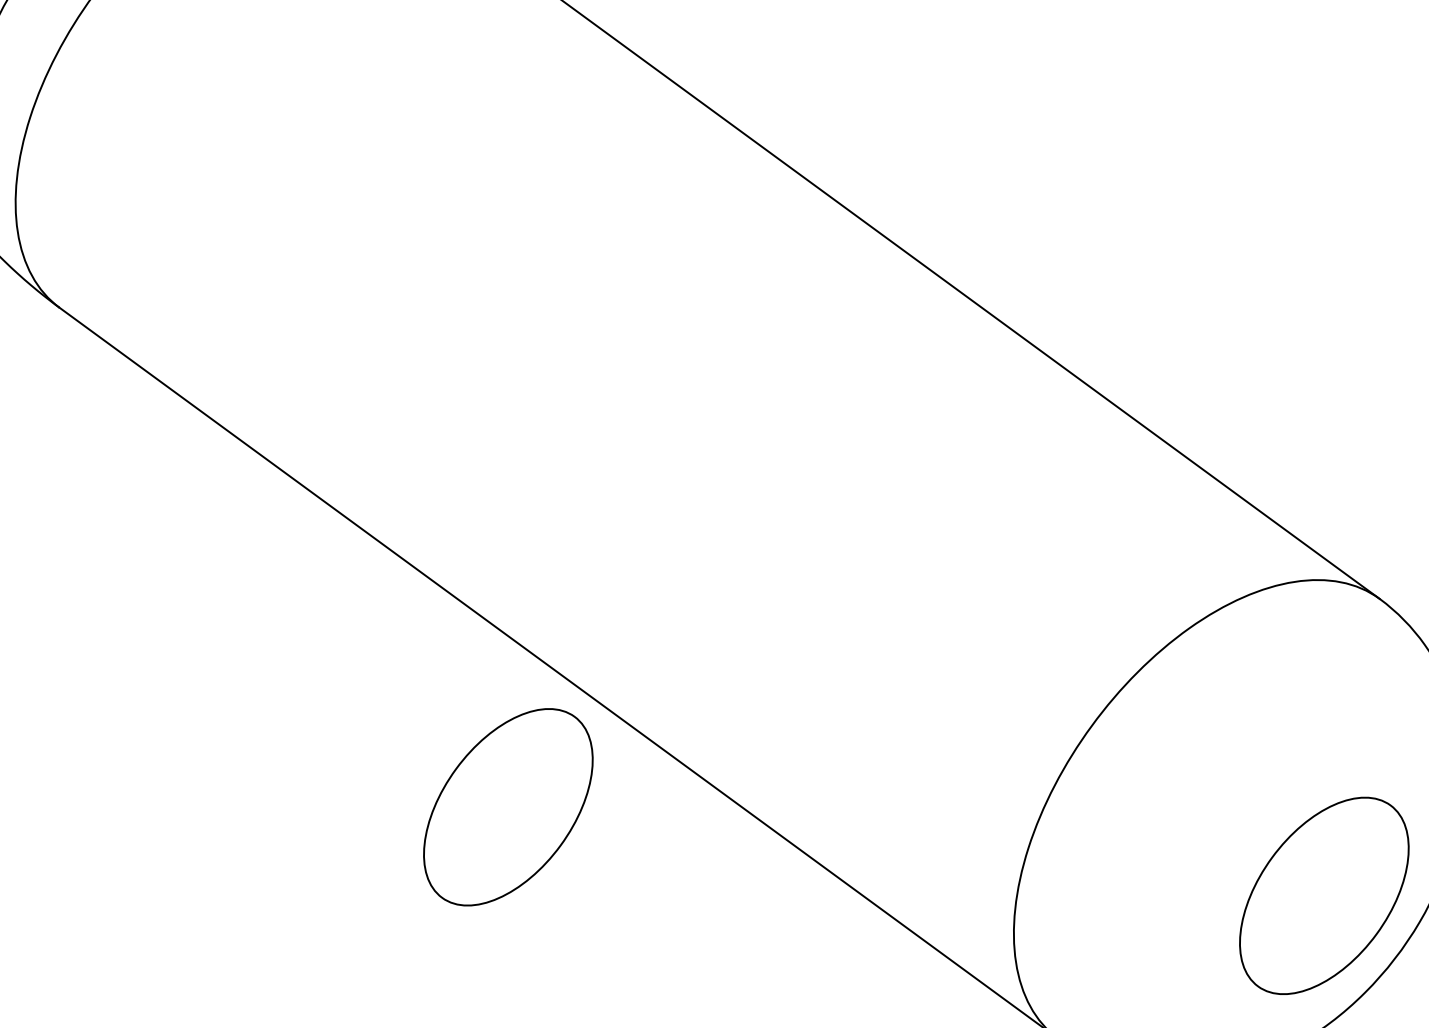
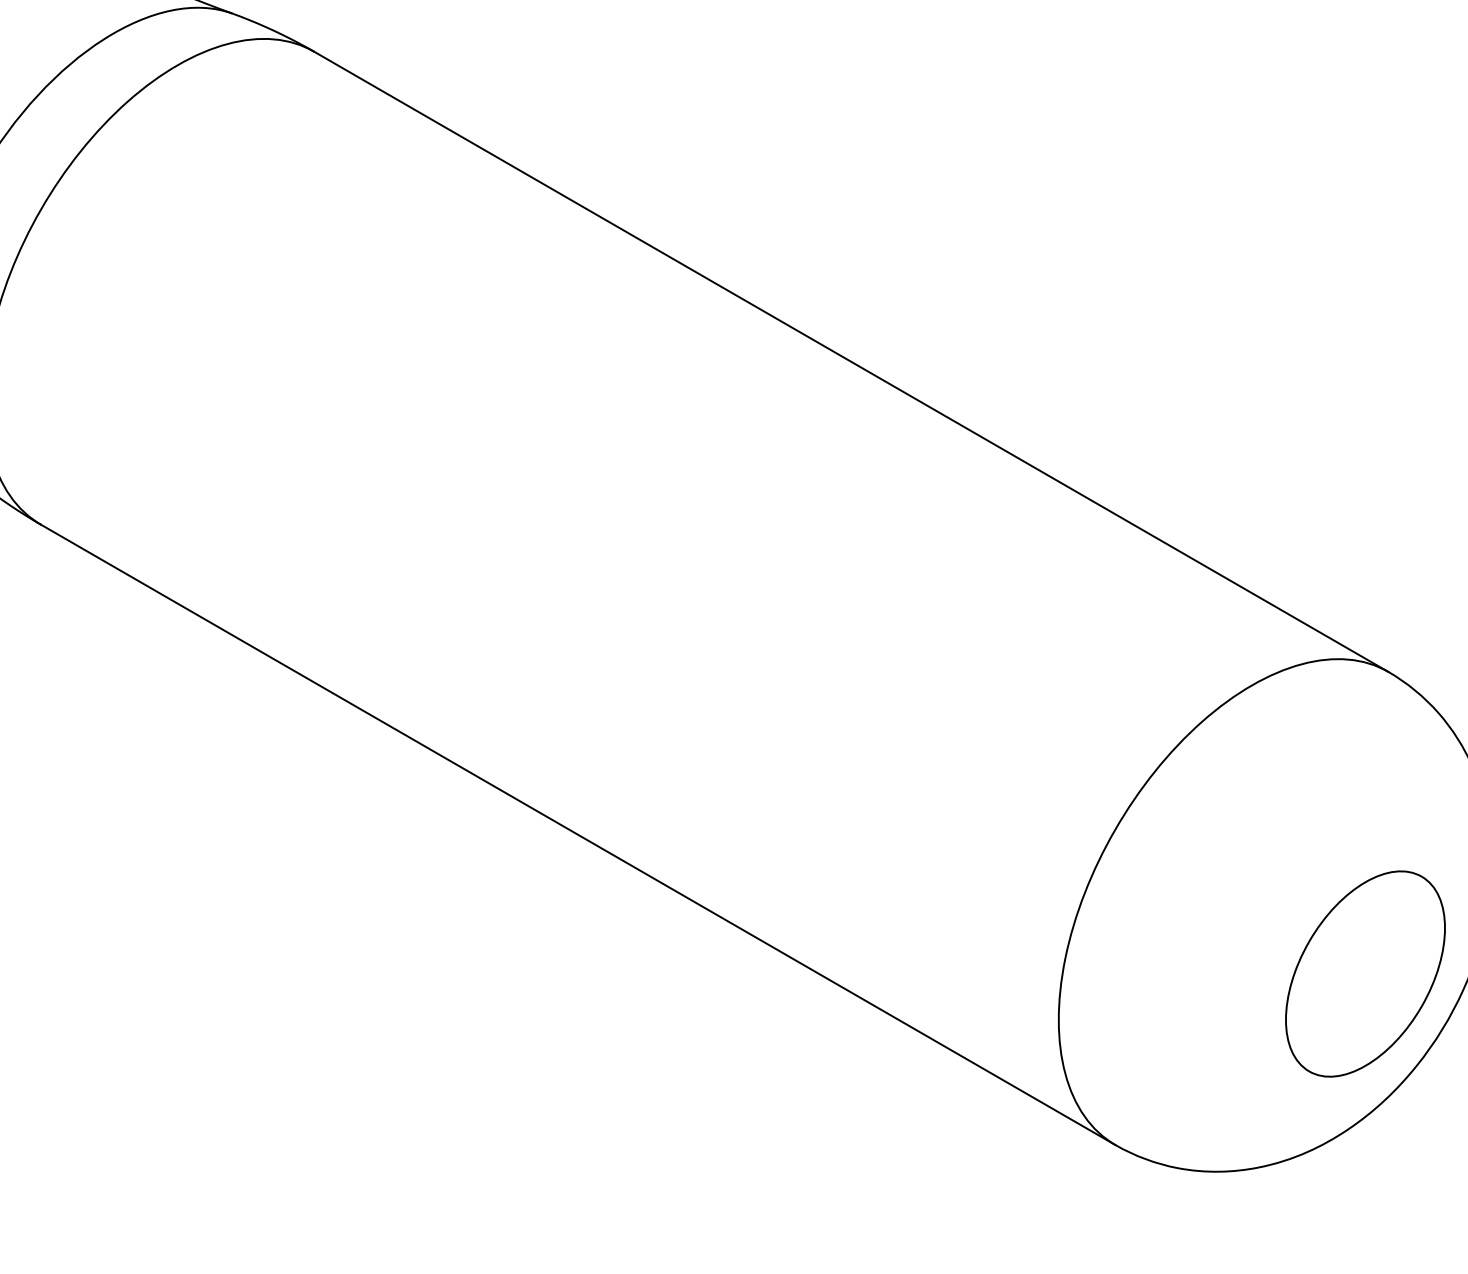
part: (508, 806) -> (542, 973), removed

